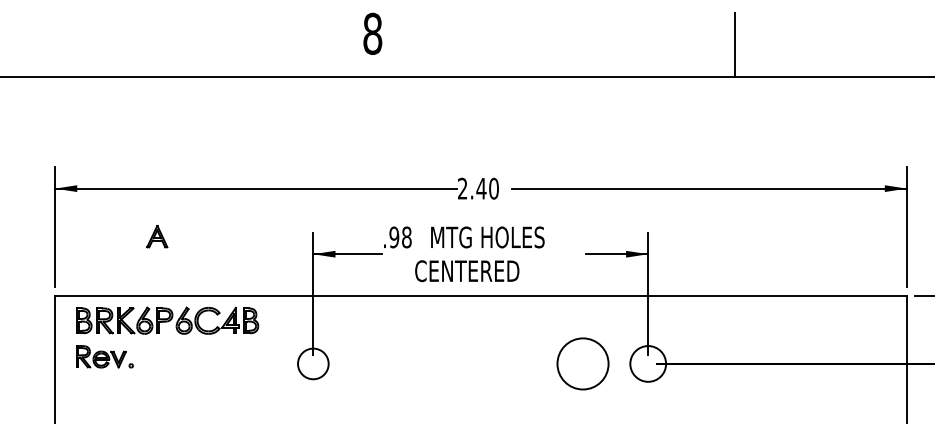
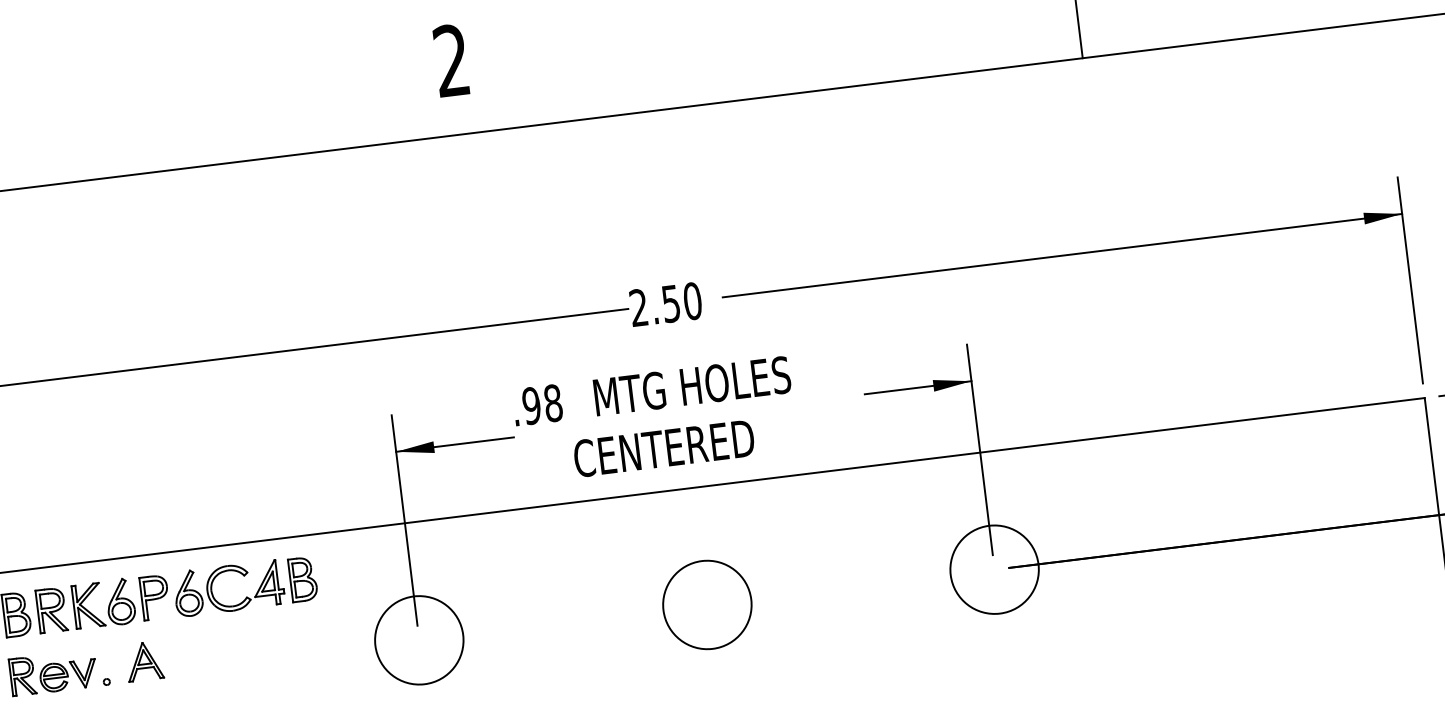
text: (372, 33) -> (451, 60), 8 -> 2
text: (481, 188) -> (671, 303), 2.40 -> 2.50
part: (157, 236) -> (144, 661), moved
circle: (312, 363) -> (417, 639), size x1.67
circle: (582, 363) -> (706, 604), moved
circle: (647, 363) -> (993, 569), size x1.43

